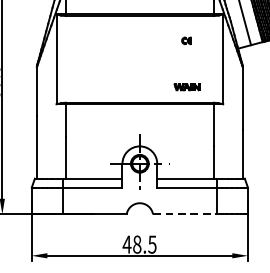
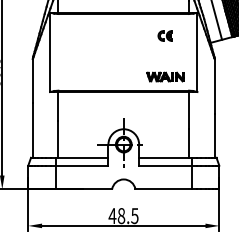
part: (185, 40) -> (164, 35), size x1.67
part: (187, 86) -> (165, 76), size x1.67
line: (185, 214) -> (164, 189), dashed -> solid

